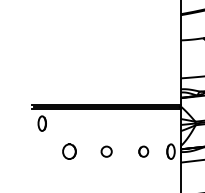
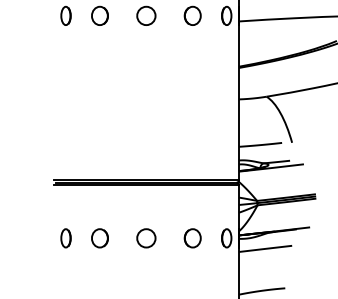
part: (41, 123) -> (65, 238), moved
circle: (106, 151) -> (146, 238), size x1.43
part: (143, 151) -> (192, 238), size x1.43

